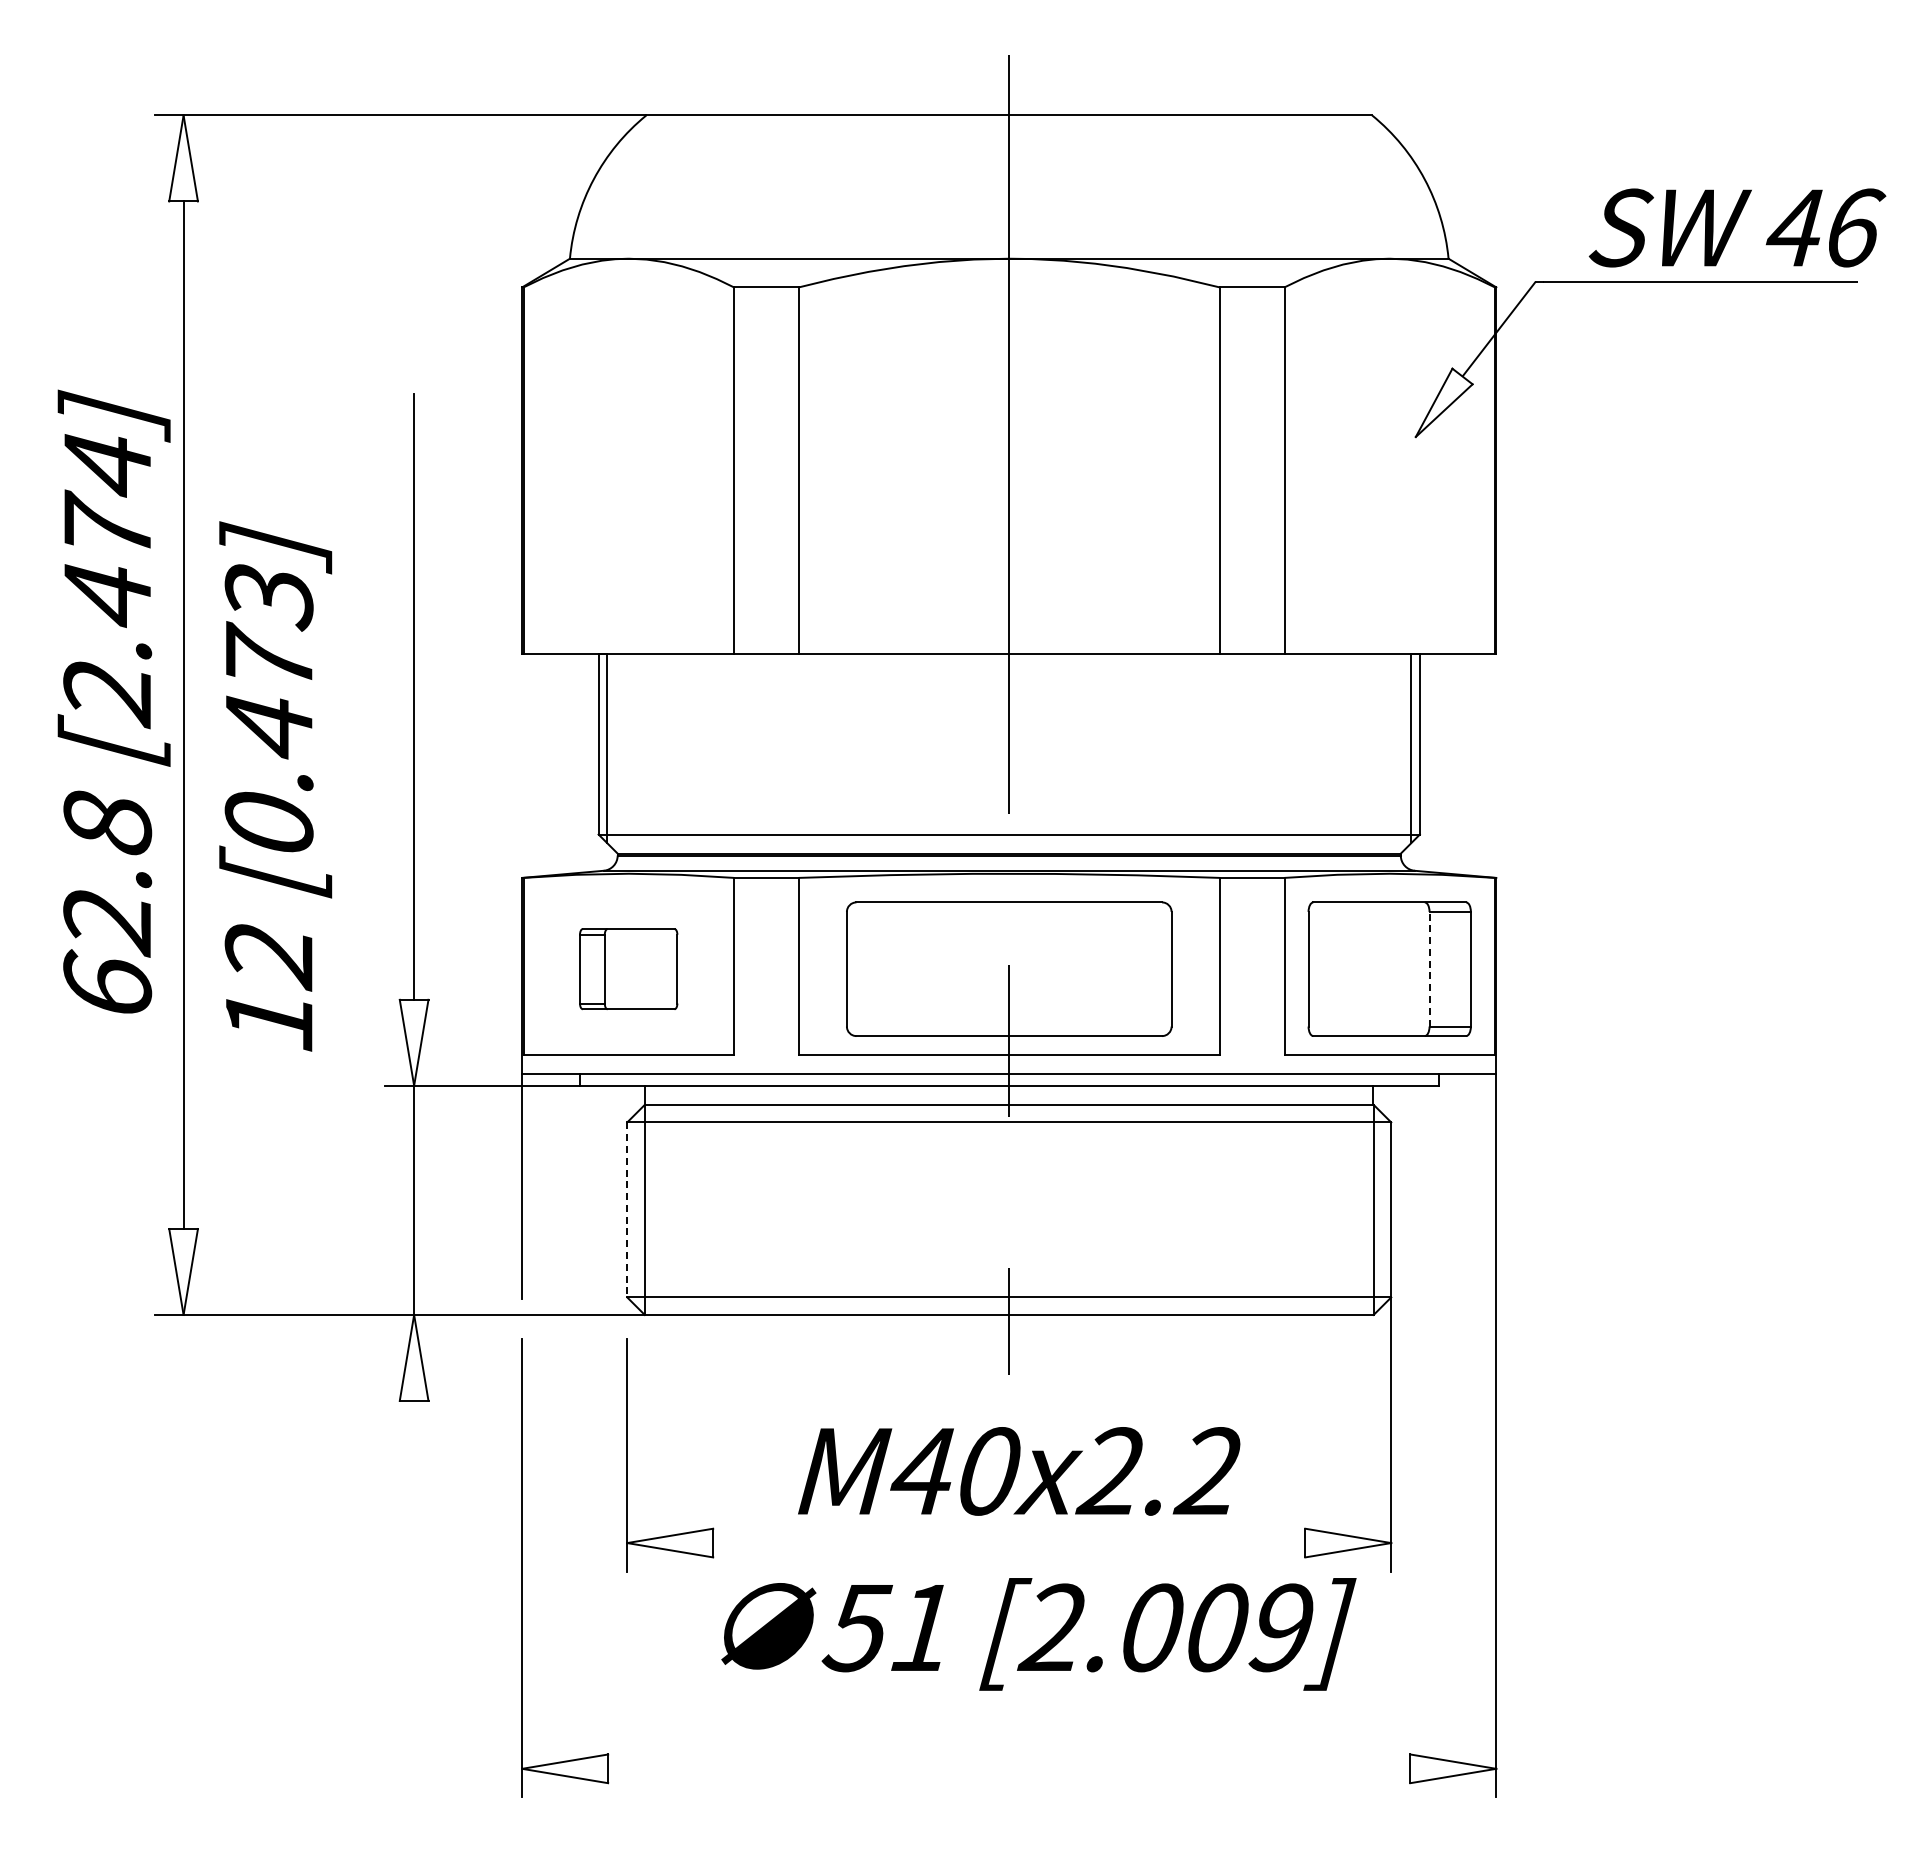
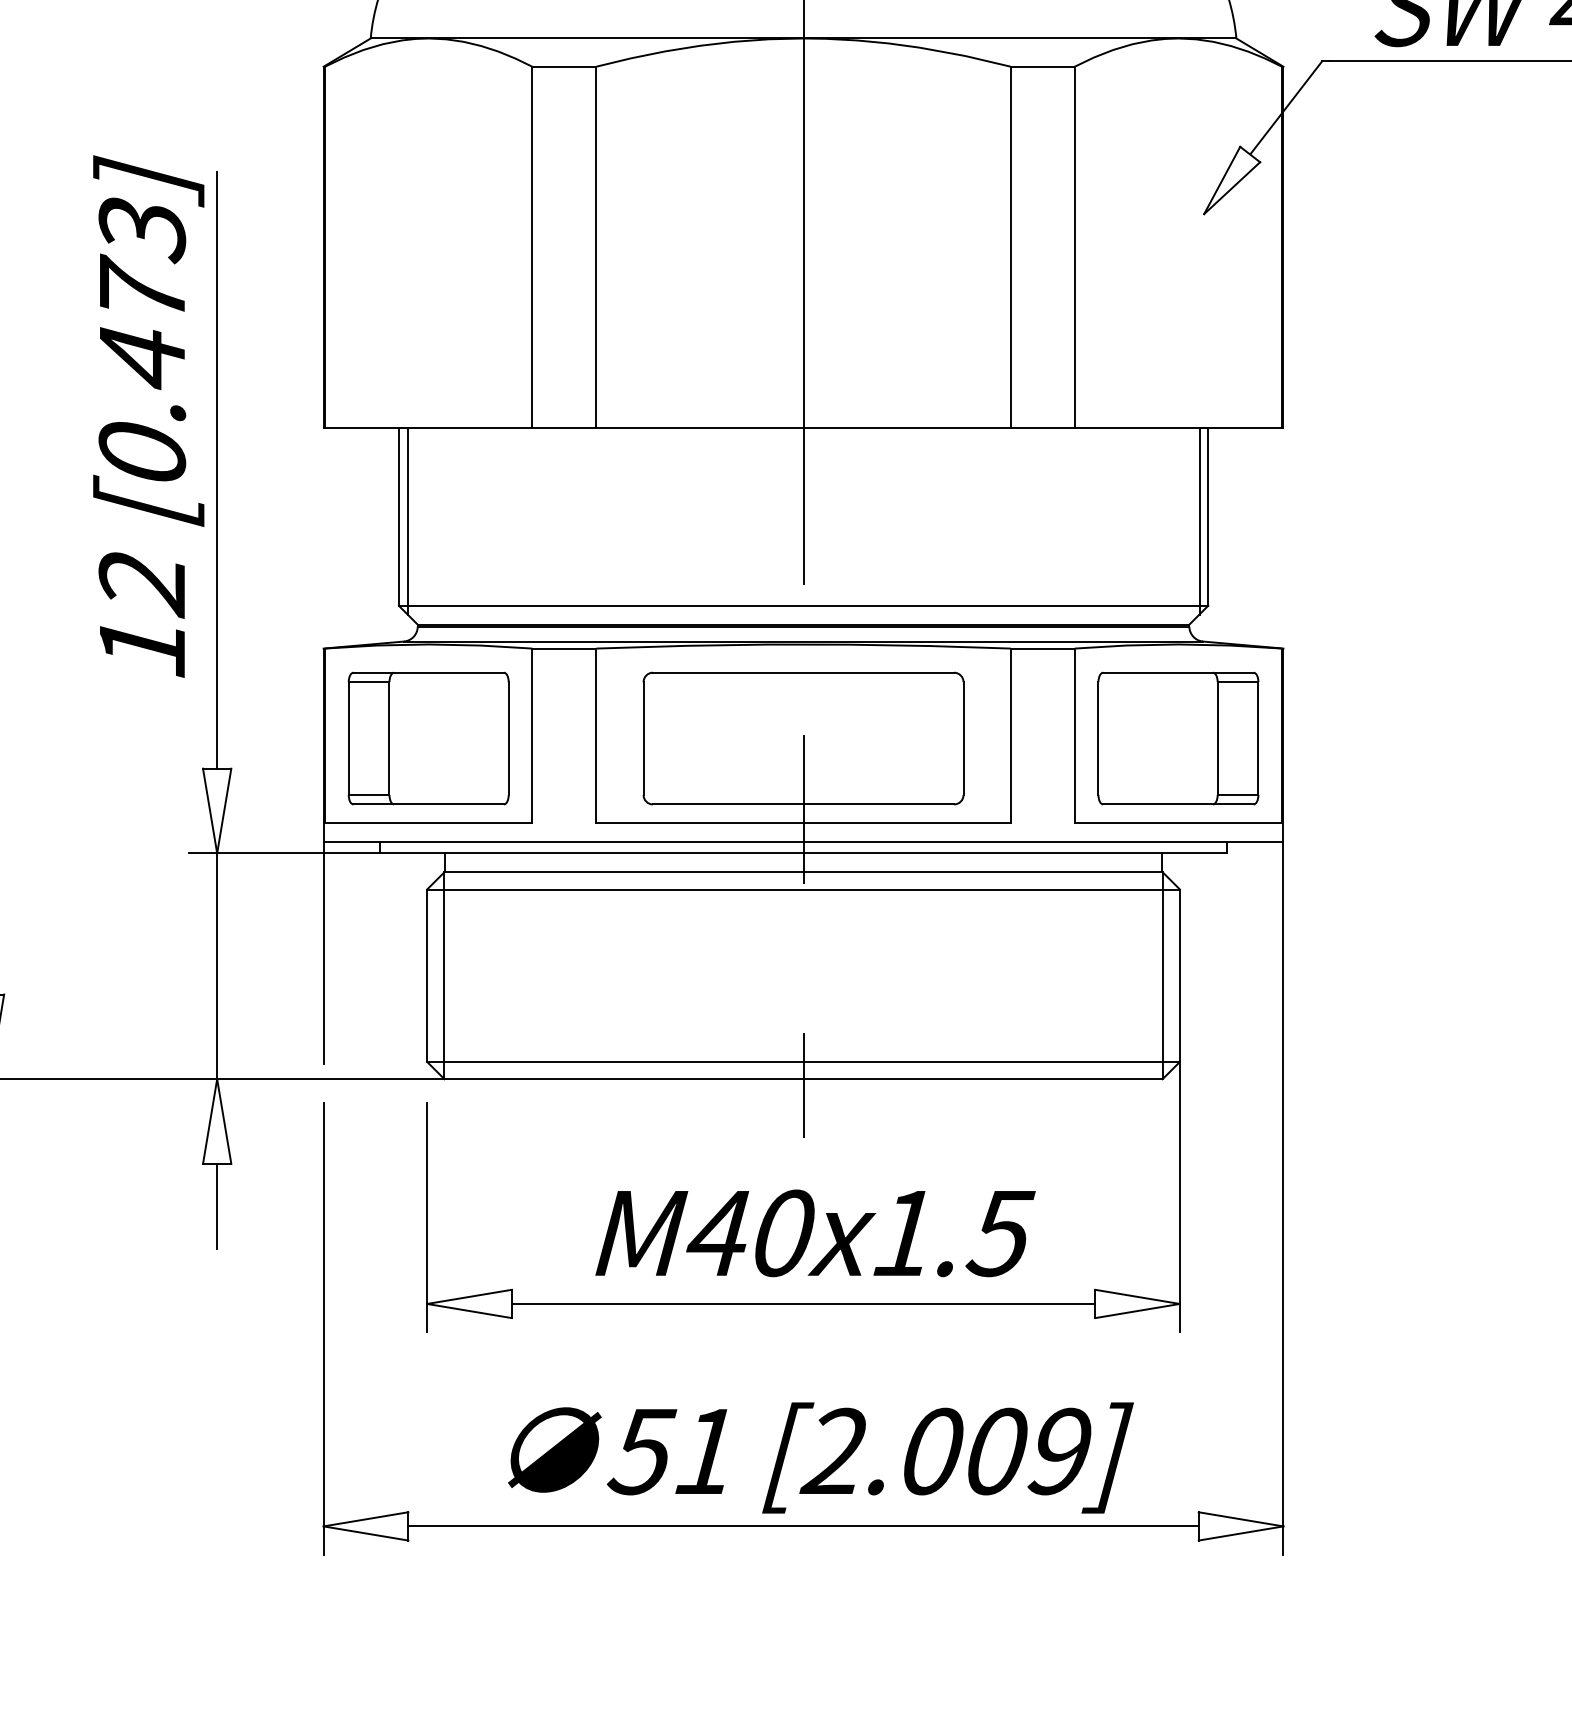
text: (275, 786) -> (148, 416), moved
part: (628, 968) -> (428, 737), size x1.67
line: (1429, 968) -> (1217, 737), dashed -> solid
line: (627, 1210) -> (427, 976), dashed -> solid
line: (414, 1443) -> (217, 1205), added
text: (1159, 1471) -> (951, 1233), M40x2.2 -> M40x1.5
line: (1009, 1543) -> (803, 1304), added
text: (1038, 1634) -> (820, 1458), moved
line: (1009, 1768) -> (803, 1526), added

